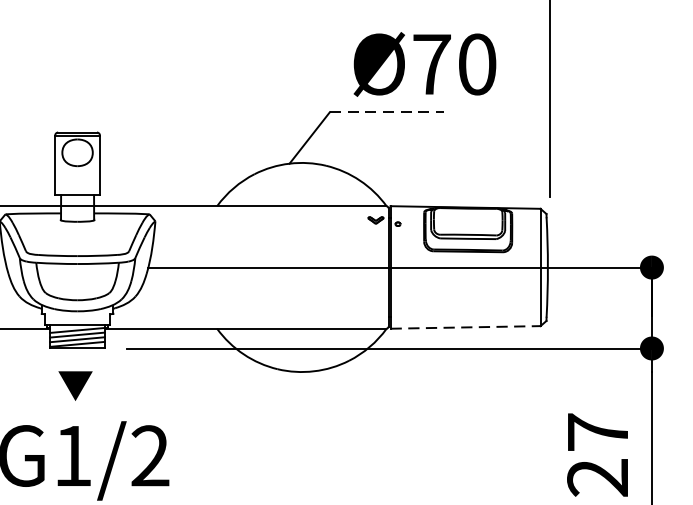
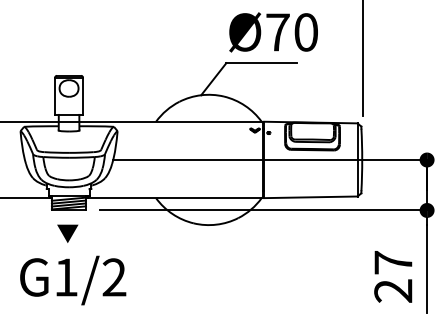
text: (424, 64) -> (273, 32), moved
line: (387, 112) -> (262, 63), dashed -> solid
line: (464, 327) -> (310, 197), dashed -> solid

